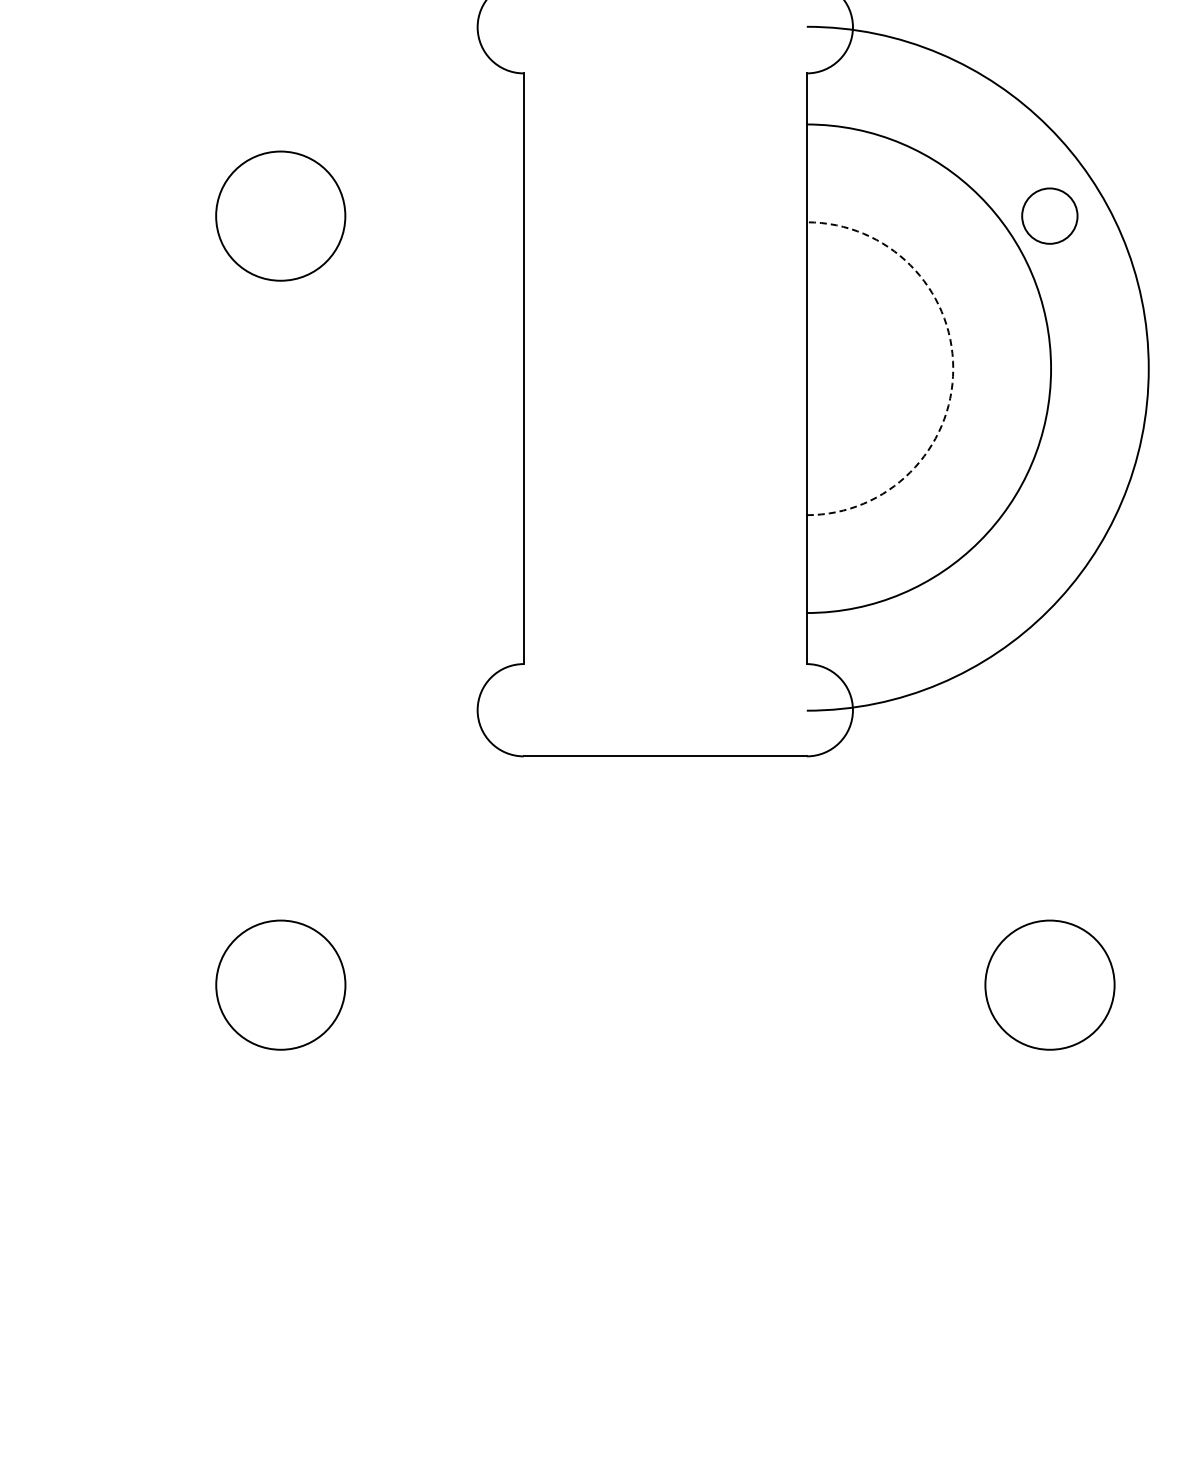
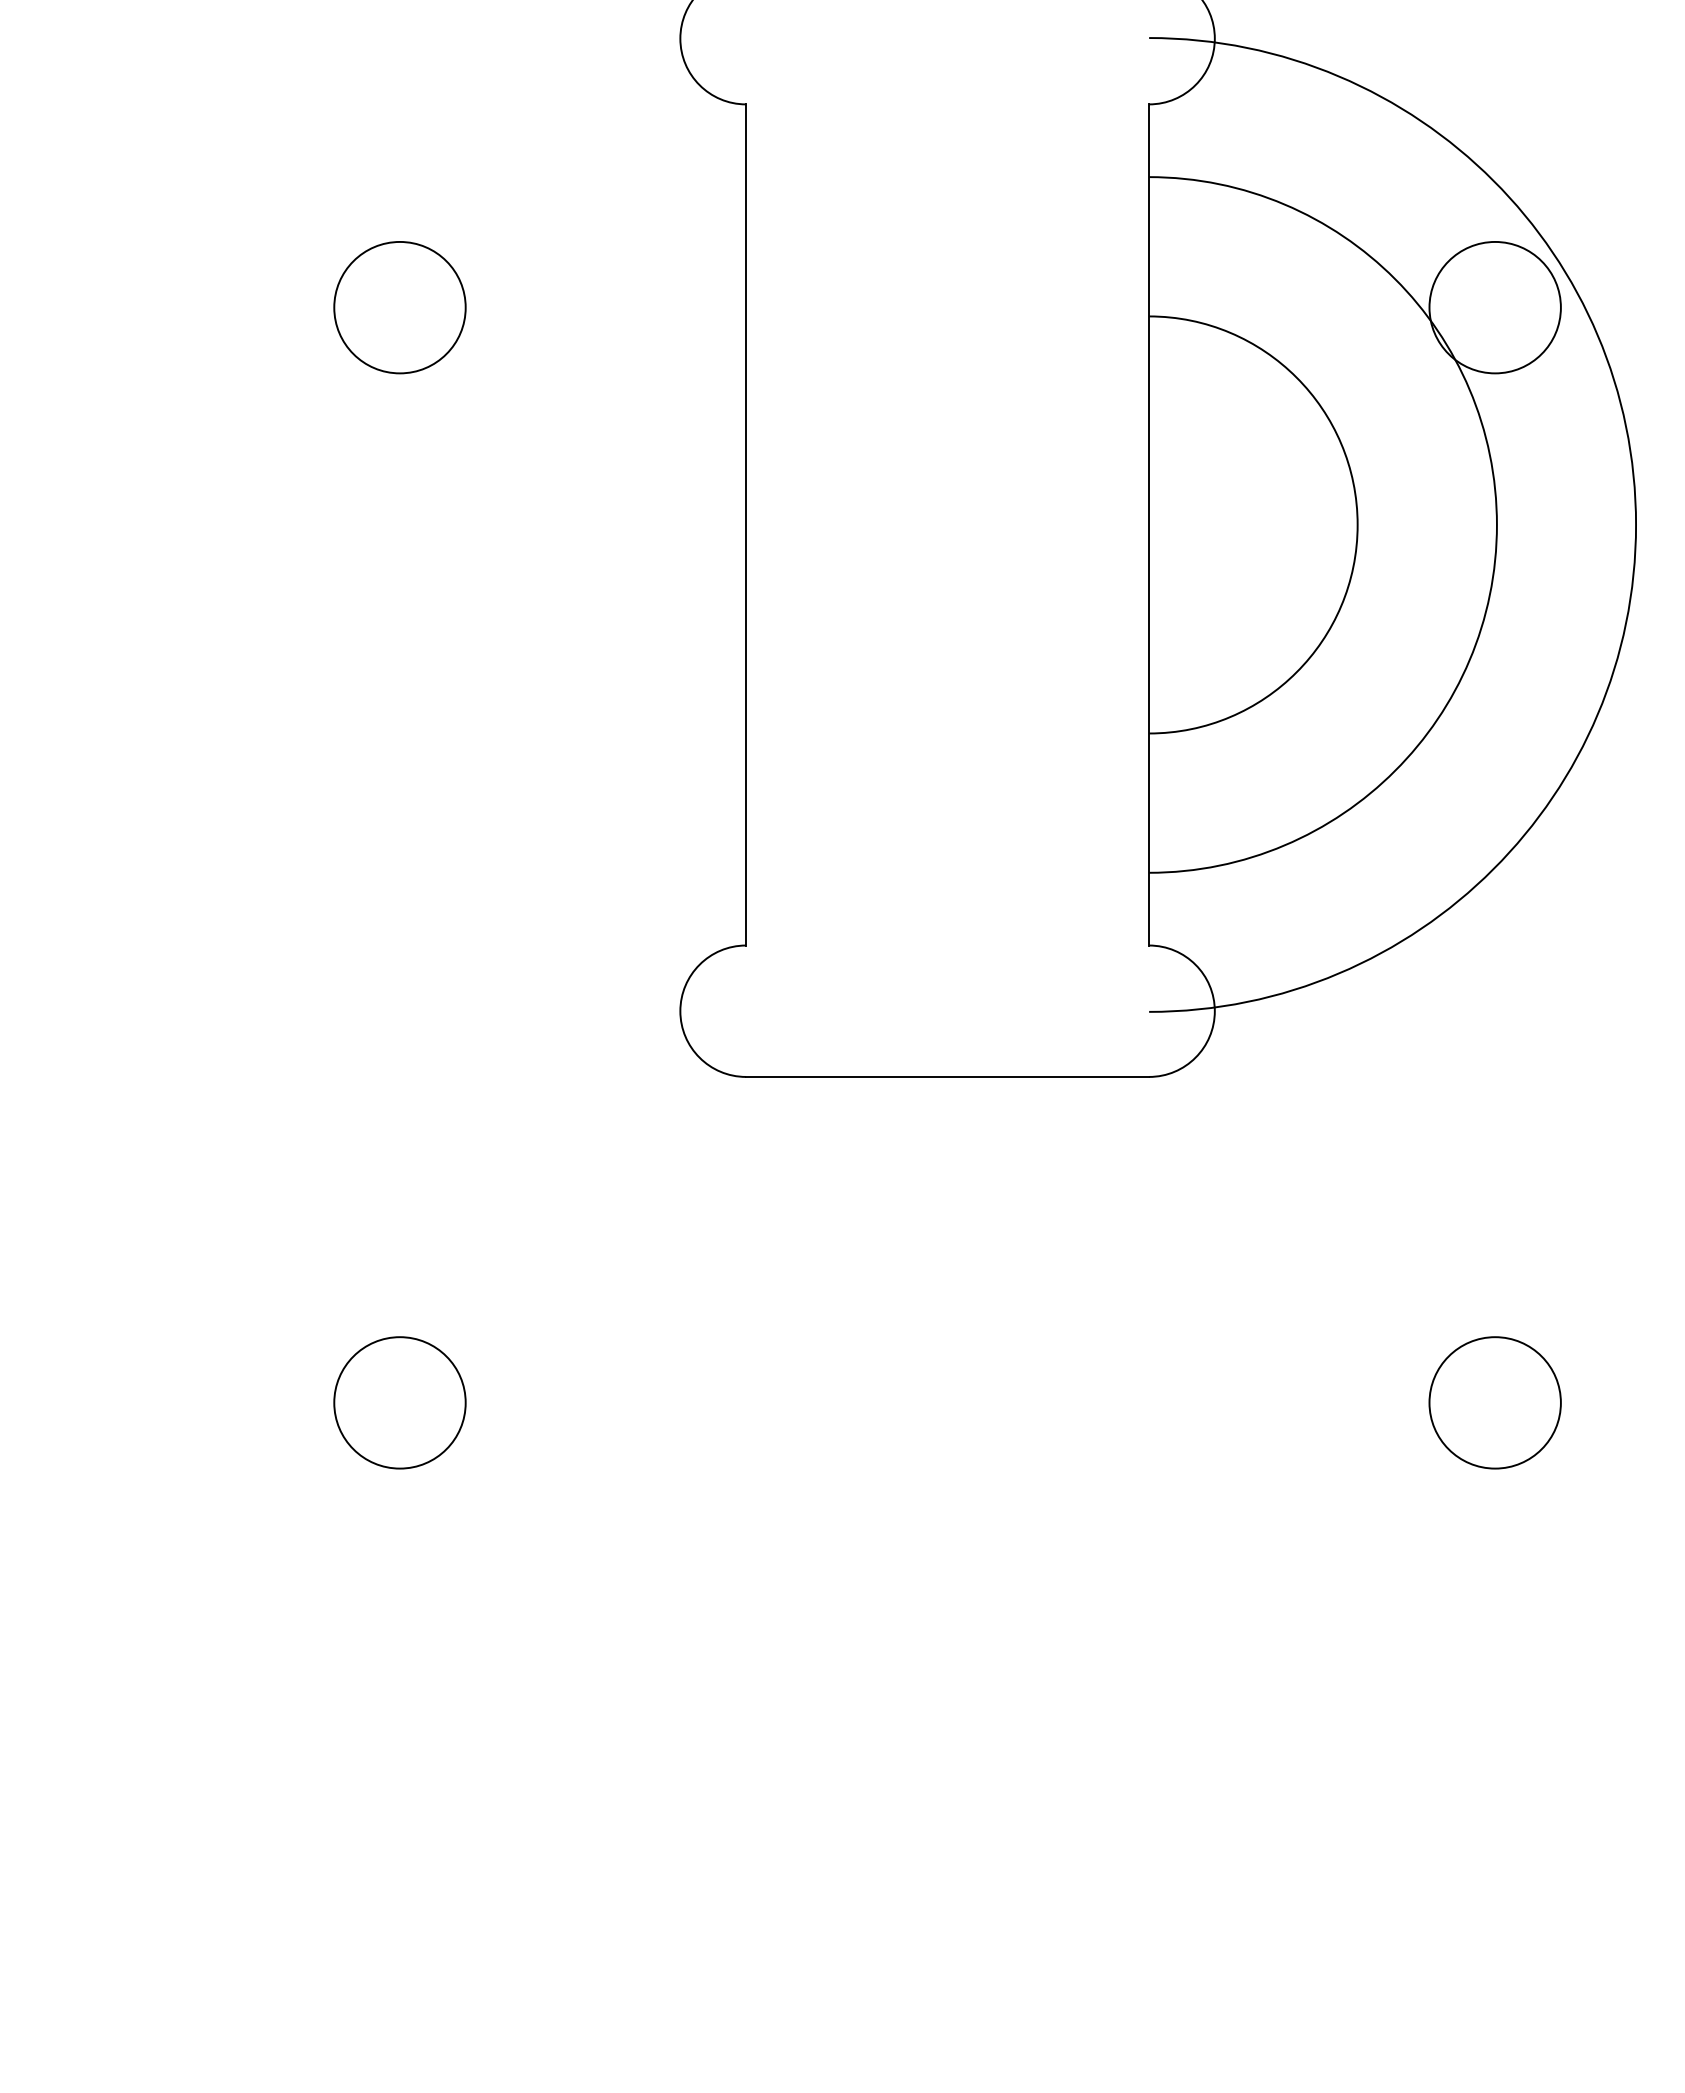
circle: (280, 216) -> (399, 308), size x0.71
circle: (1049, 216) -> (1494, 308), size x1.67
arc: (953, 368) -> (1357, 524), dashed -> solid
circle: (280, 985) -> (399, 1403), size x0.71
circle: (1049, 985) -> (1494, 1403), size x0.71

